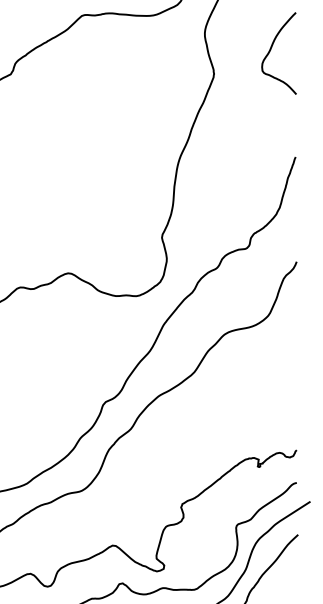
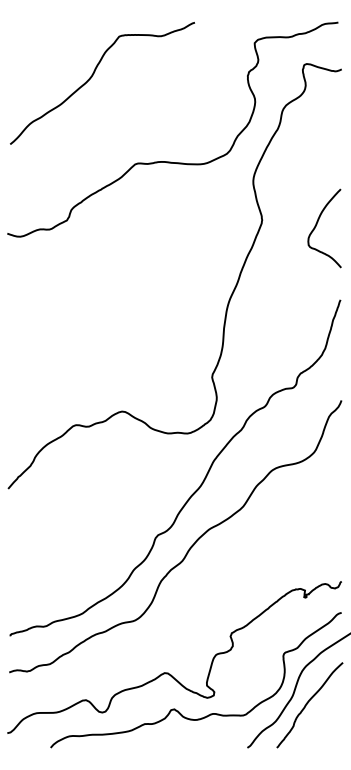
curve: (271, 49) -> (317, 224), moved

